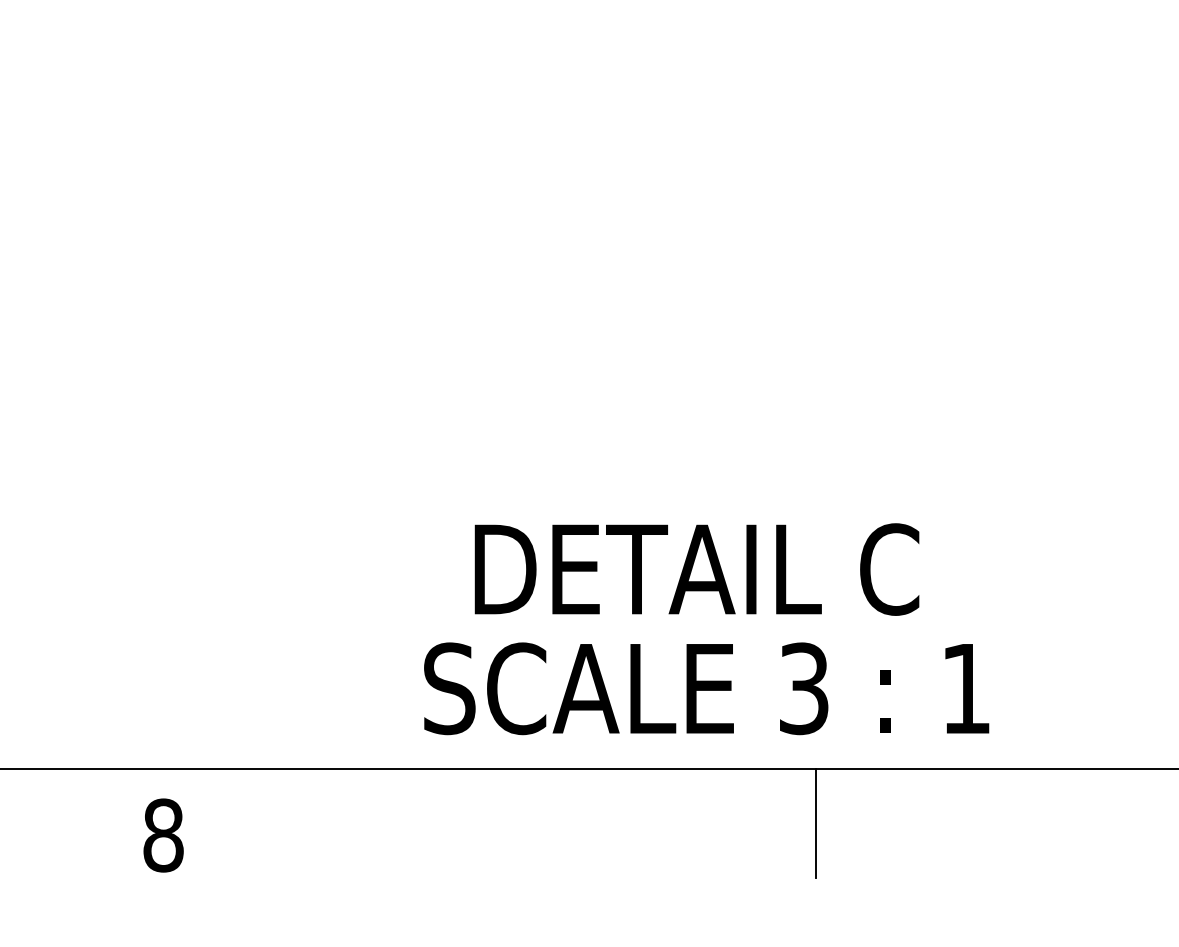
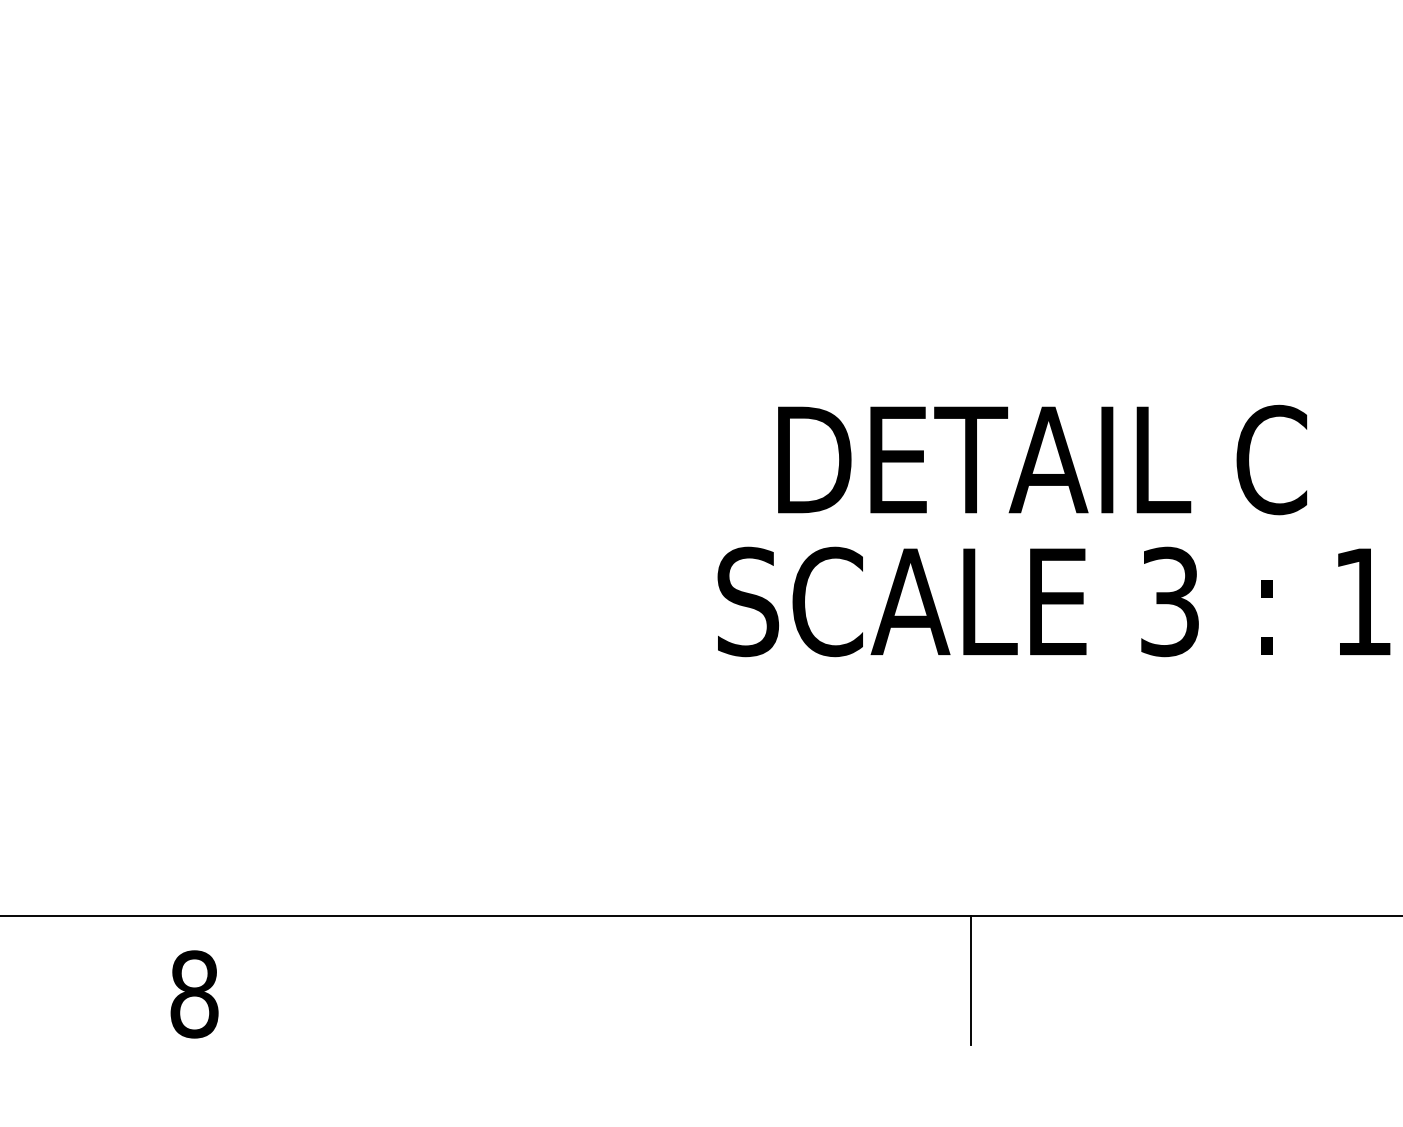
text: (706, 629) -> (1053, 531), moved

